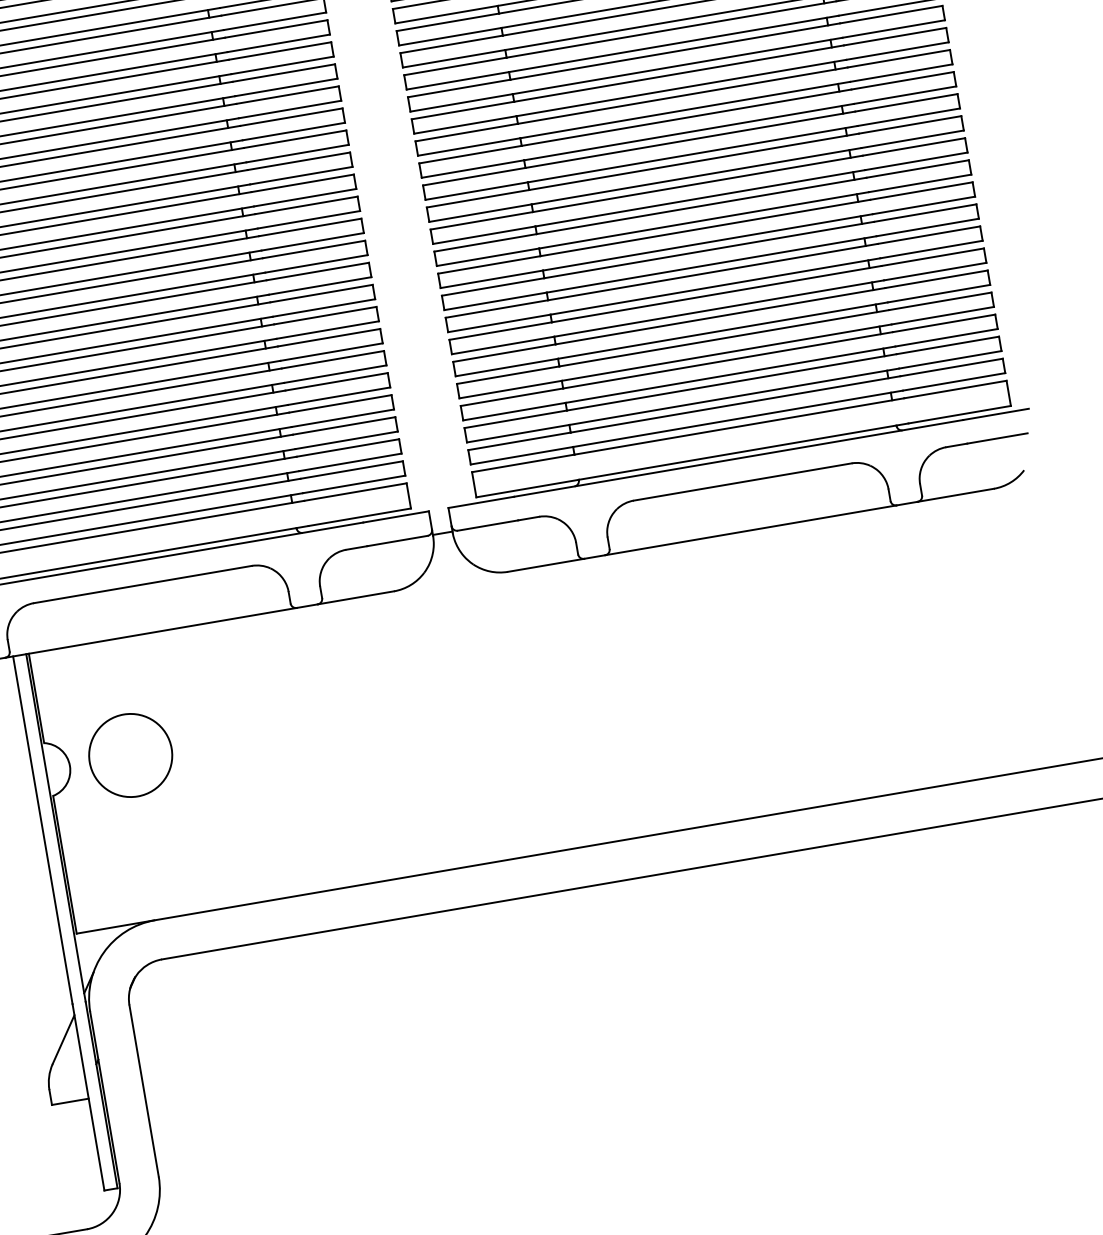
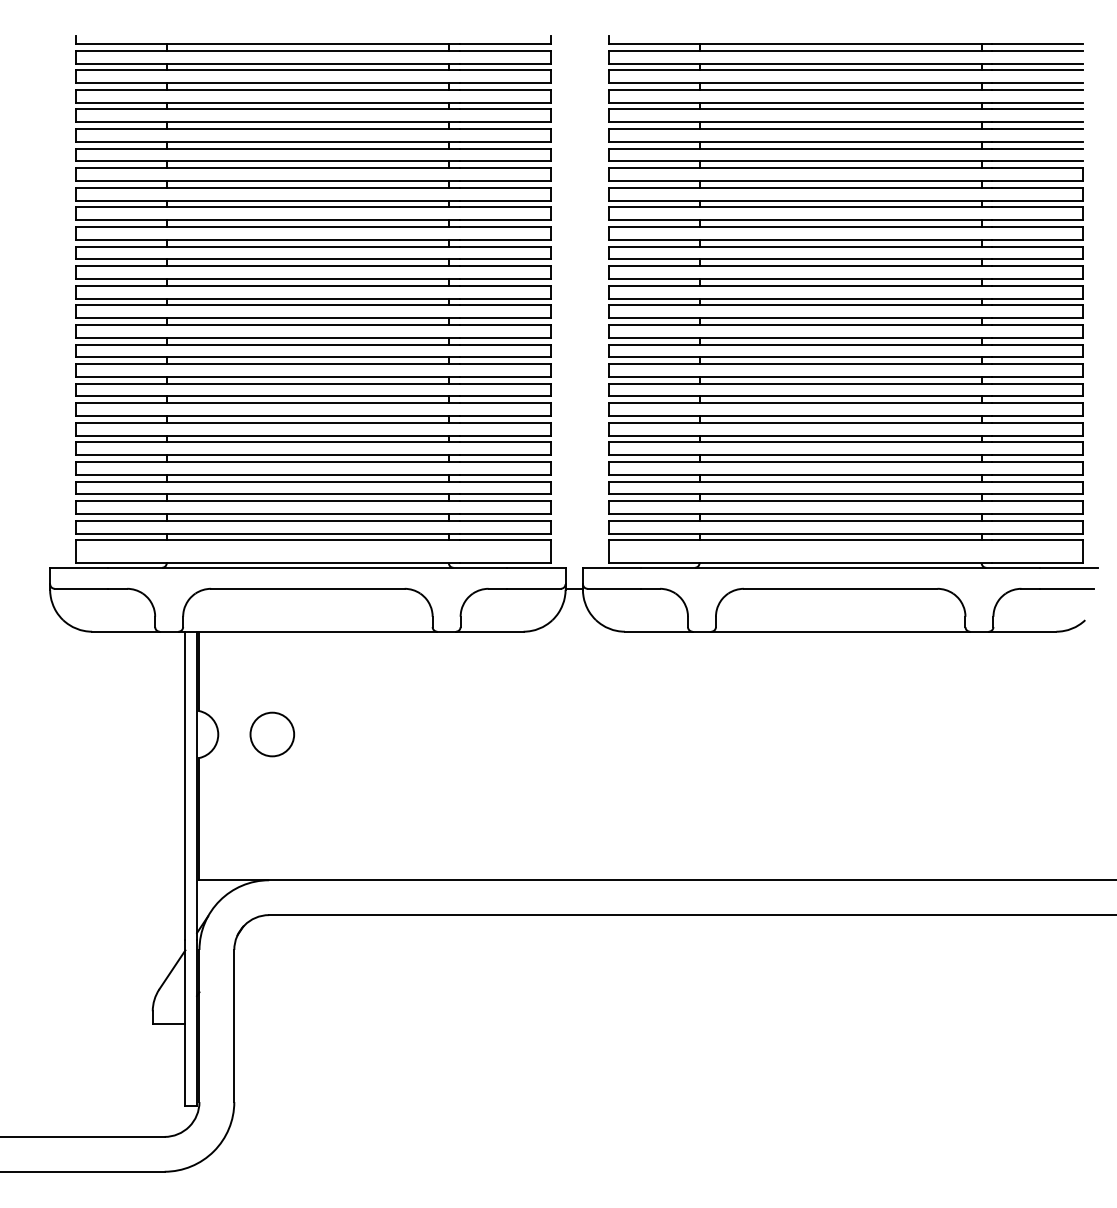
circle: (130, 755) -> (272, 734), size x0.6

